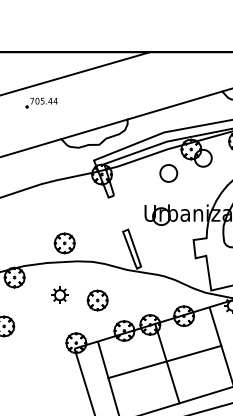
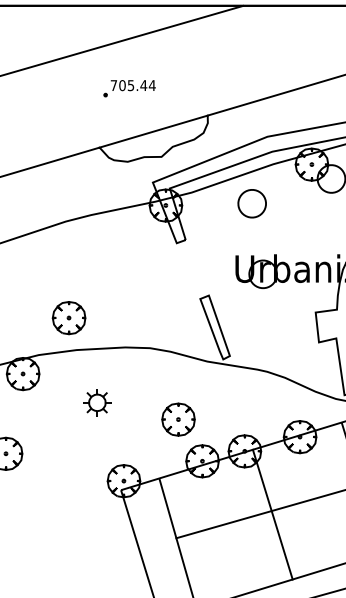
part: (41, 102) -> (129, 87), moved
part: (168, 173) -> (251, 203), moved
part: (64, 243) -> (68, 318), moved
part: (97, 300) -> (178, 419), moved

